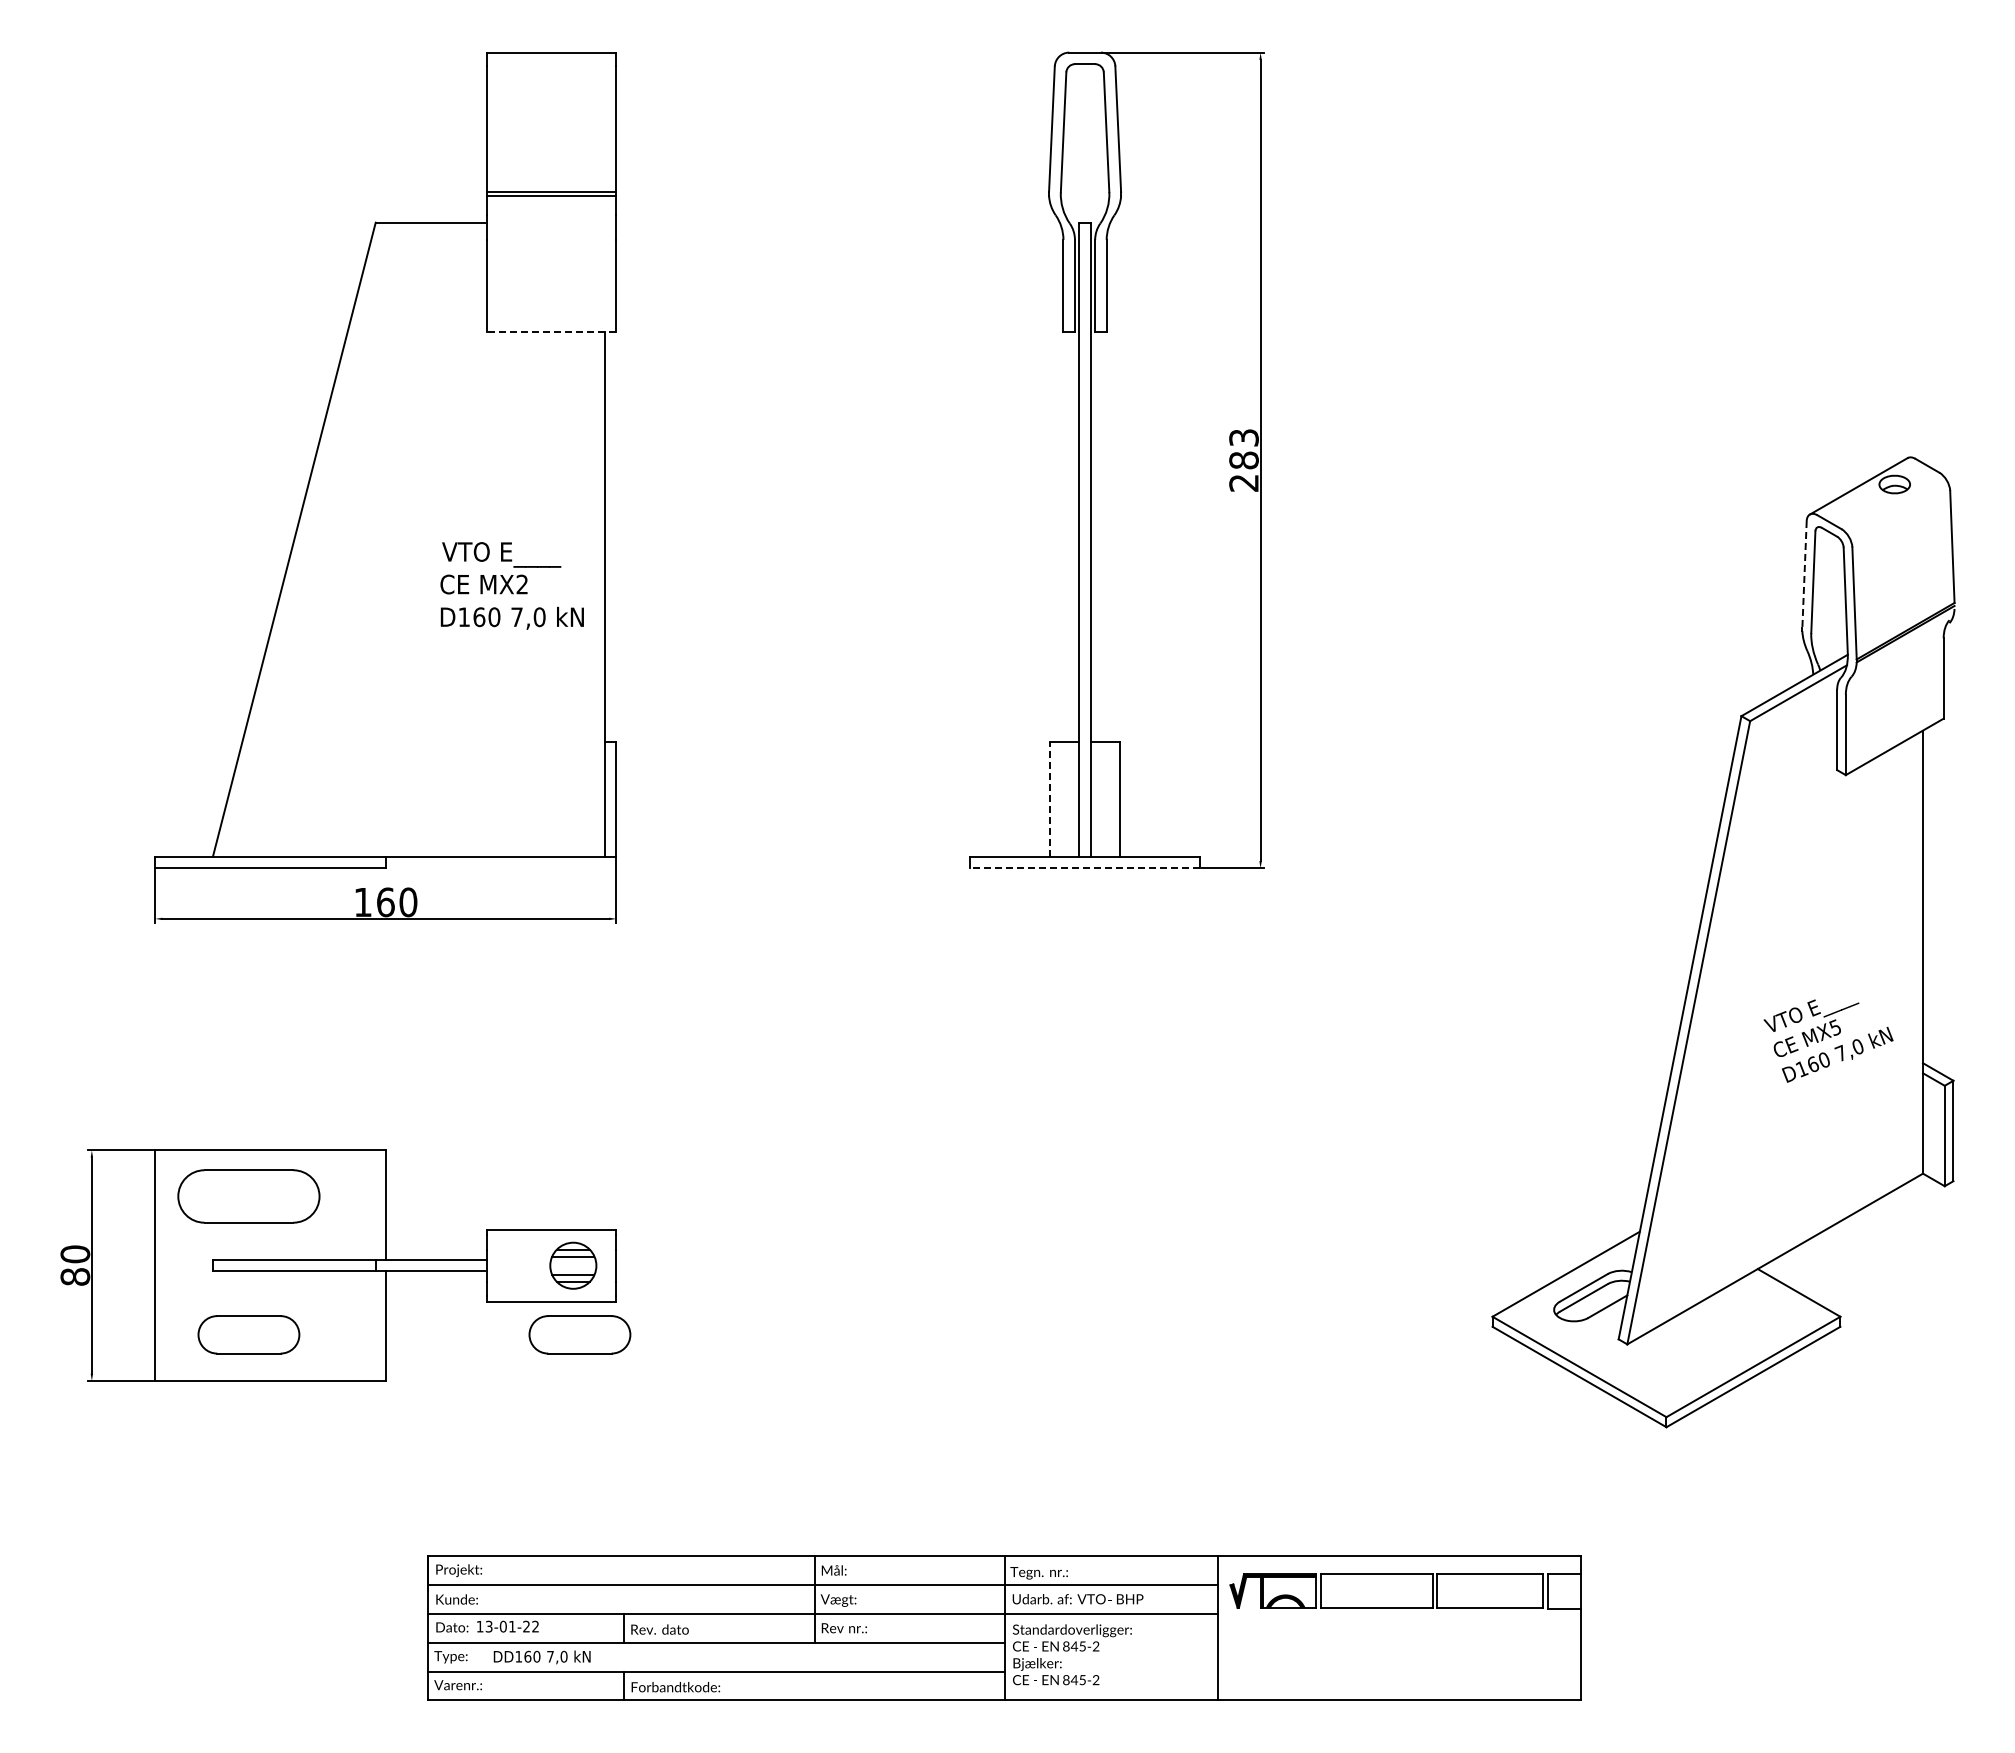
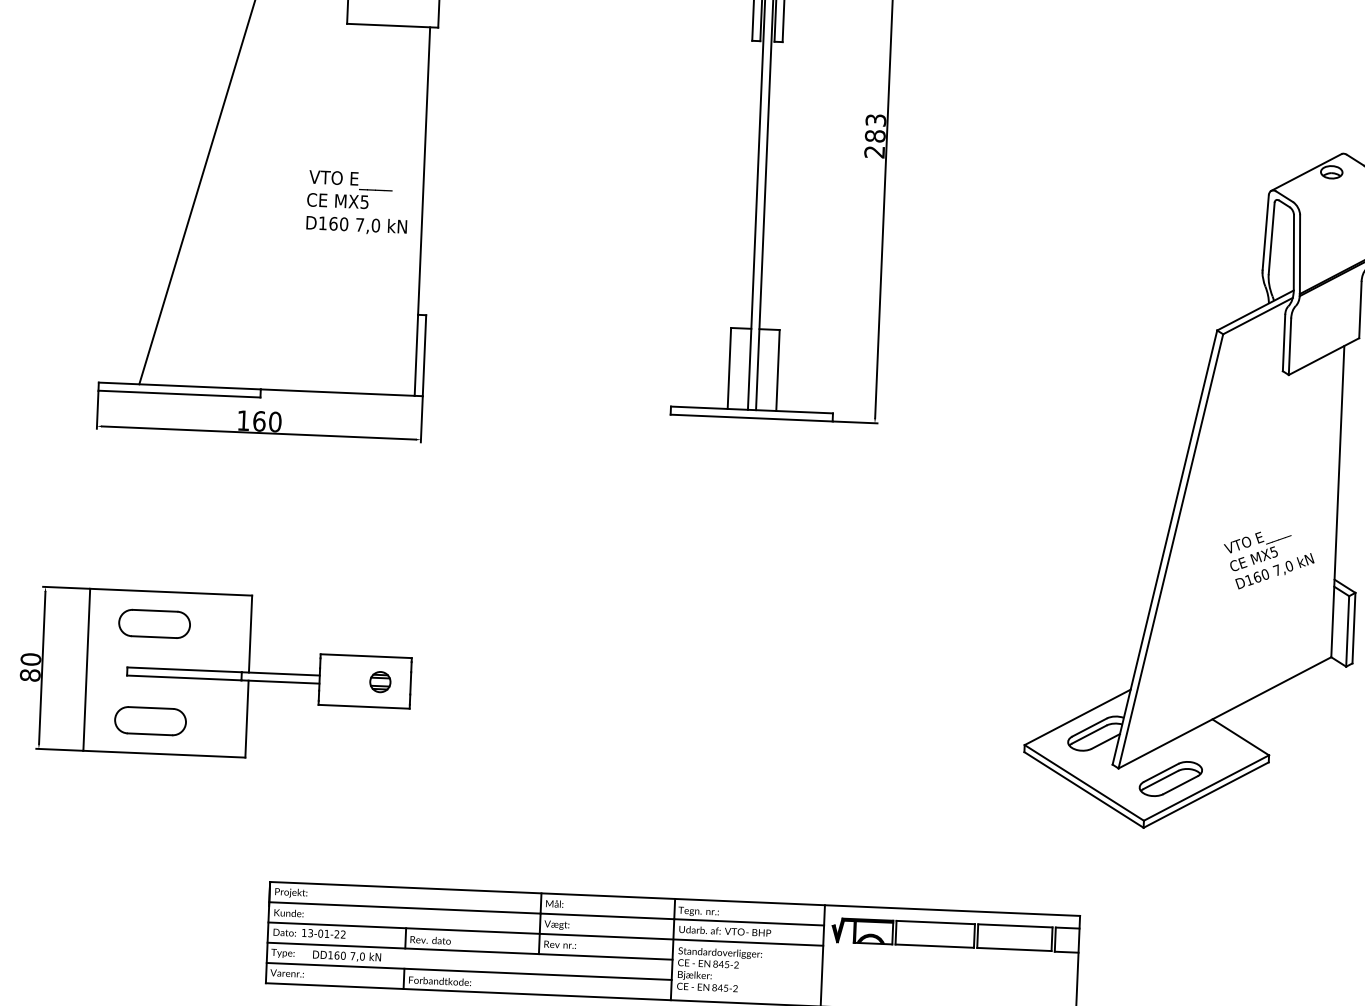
line: (551, 332) -> (392, 25), dashed -> solid
line: (1804, 574) -> (1265, 232), dashed -> solid
text: (521, 584) -> (364, 202), MX2 -> MX5
line: (1050, 799) -> (729, 368), dashed -> solid
line: (1084, 868) -> (751, 418), dashed -> solid
part: (248, 1196) -> (154, 623), size x0.71
part: (572, 1265) -> (379, 681), size x0.62
part: (579, 1334) -> (382, 730), removed
part: (1701, 1356) -> (1170, 779), added

